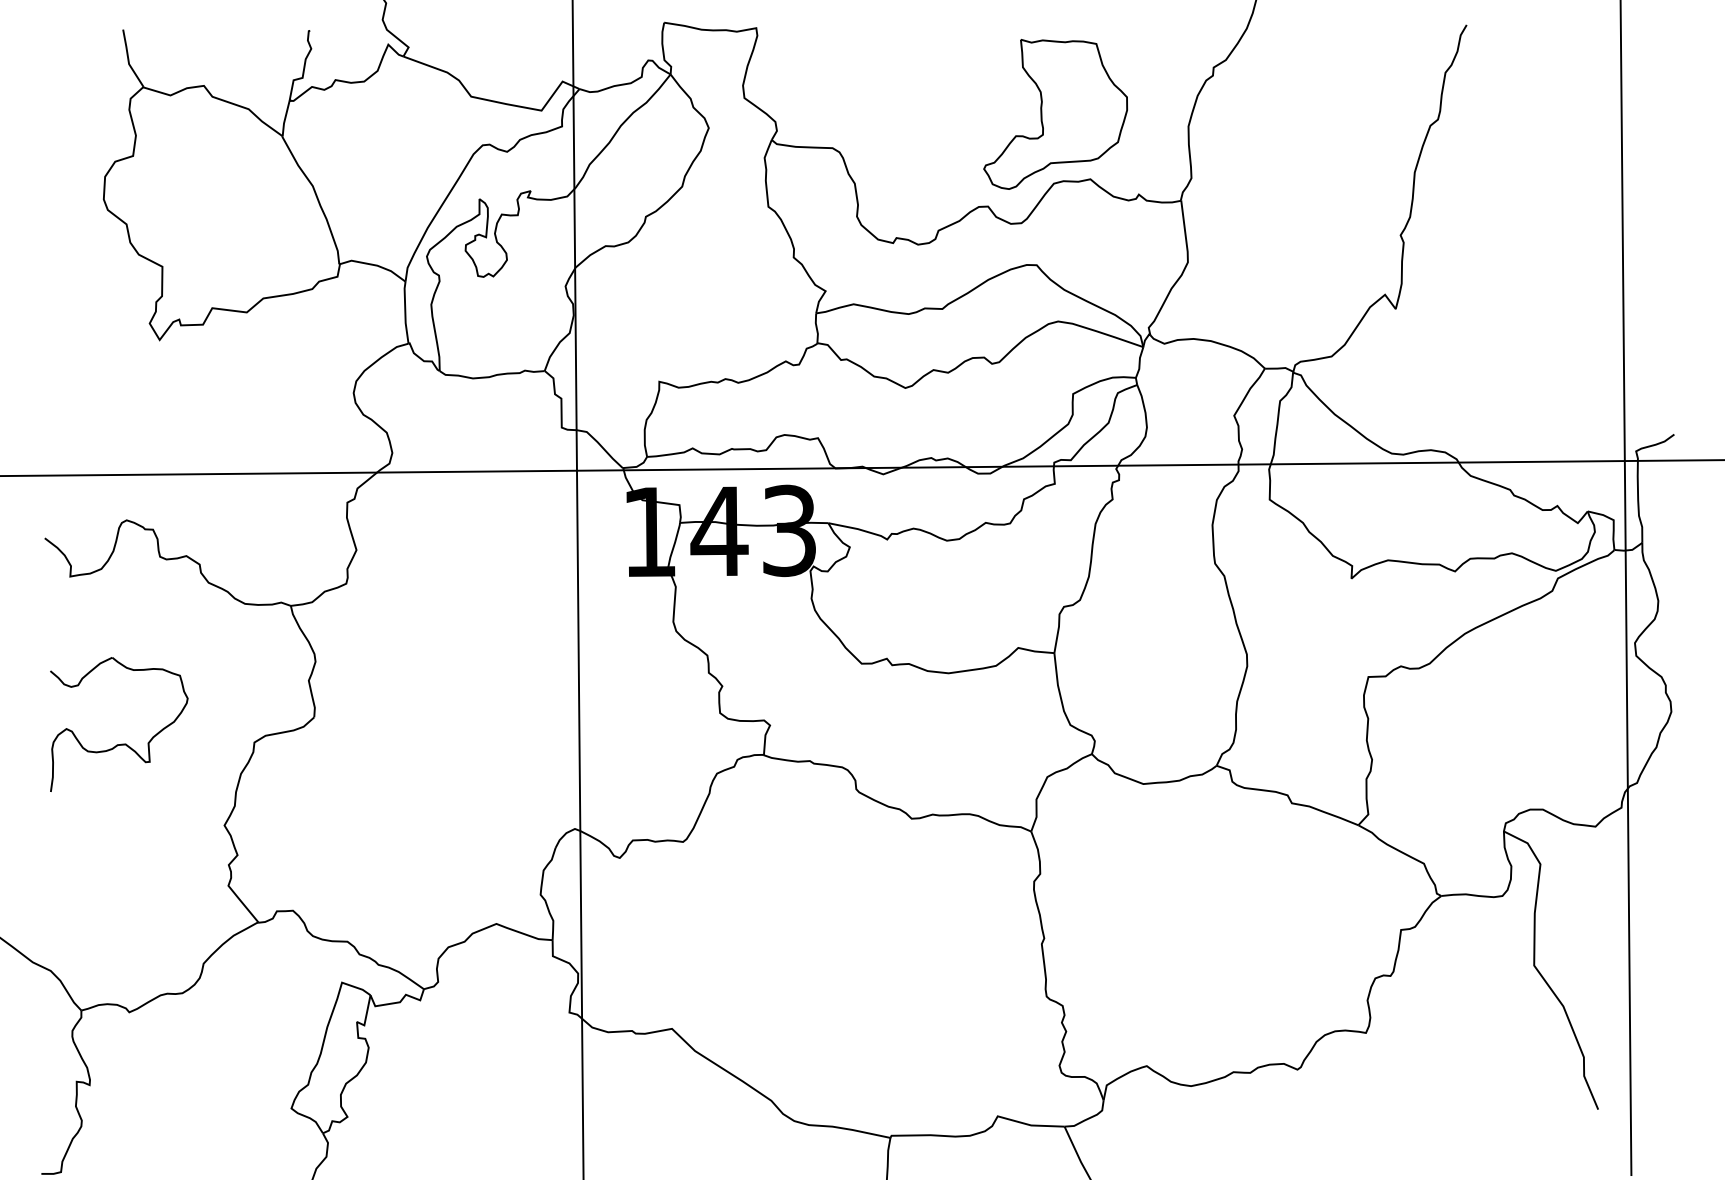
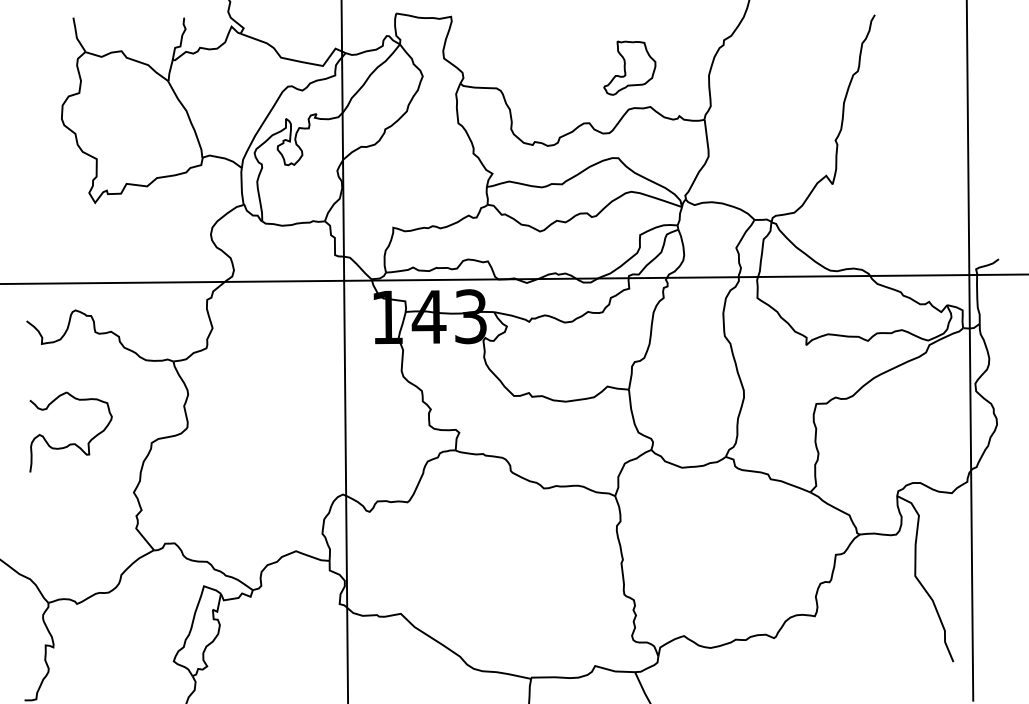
part: (1055, 113) -> (629, 67), size x0.6

